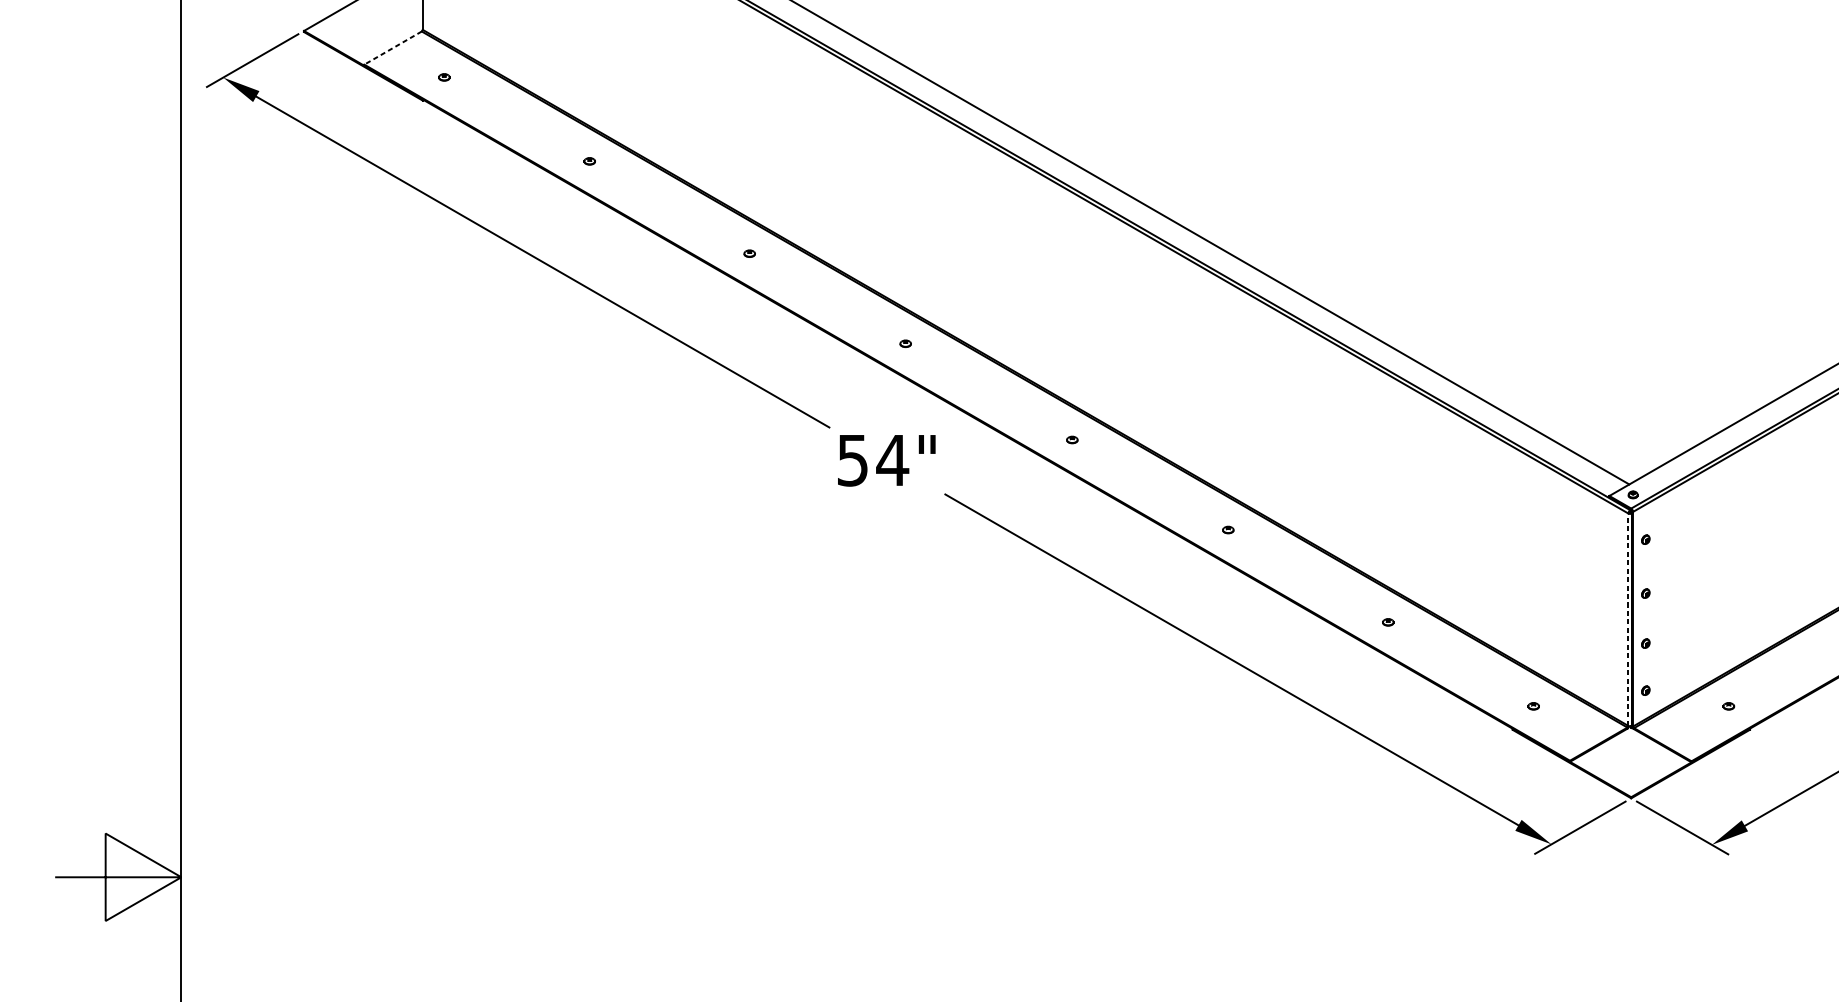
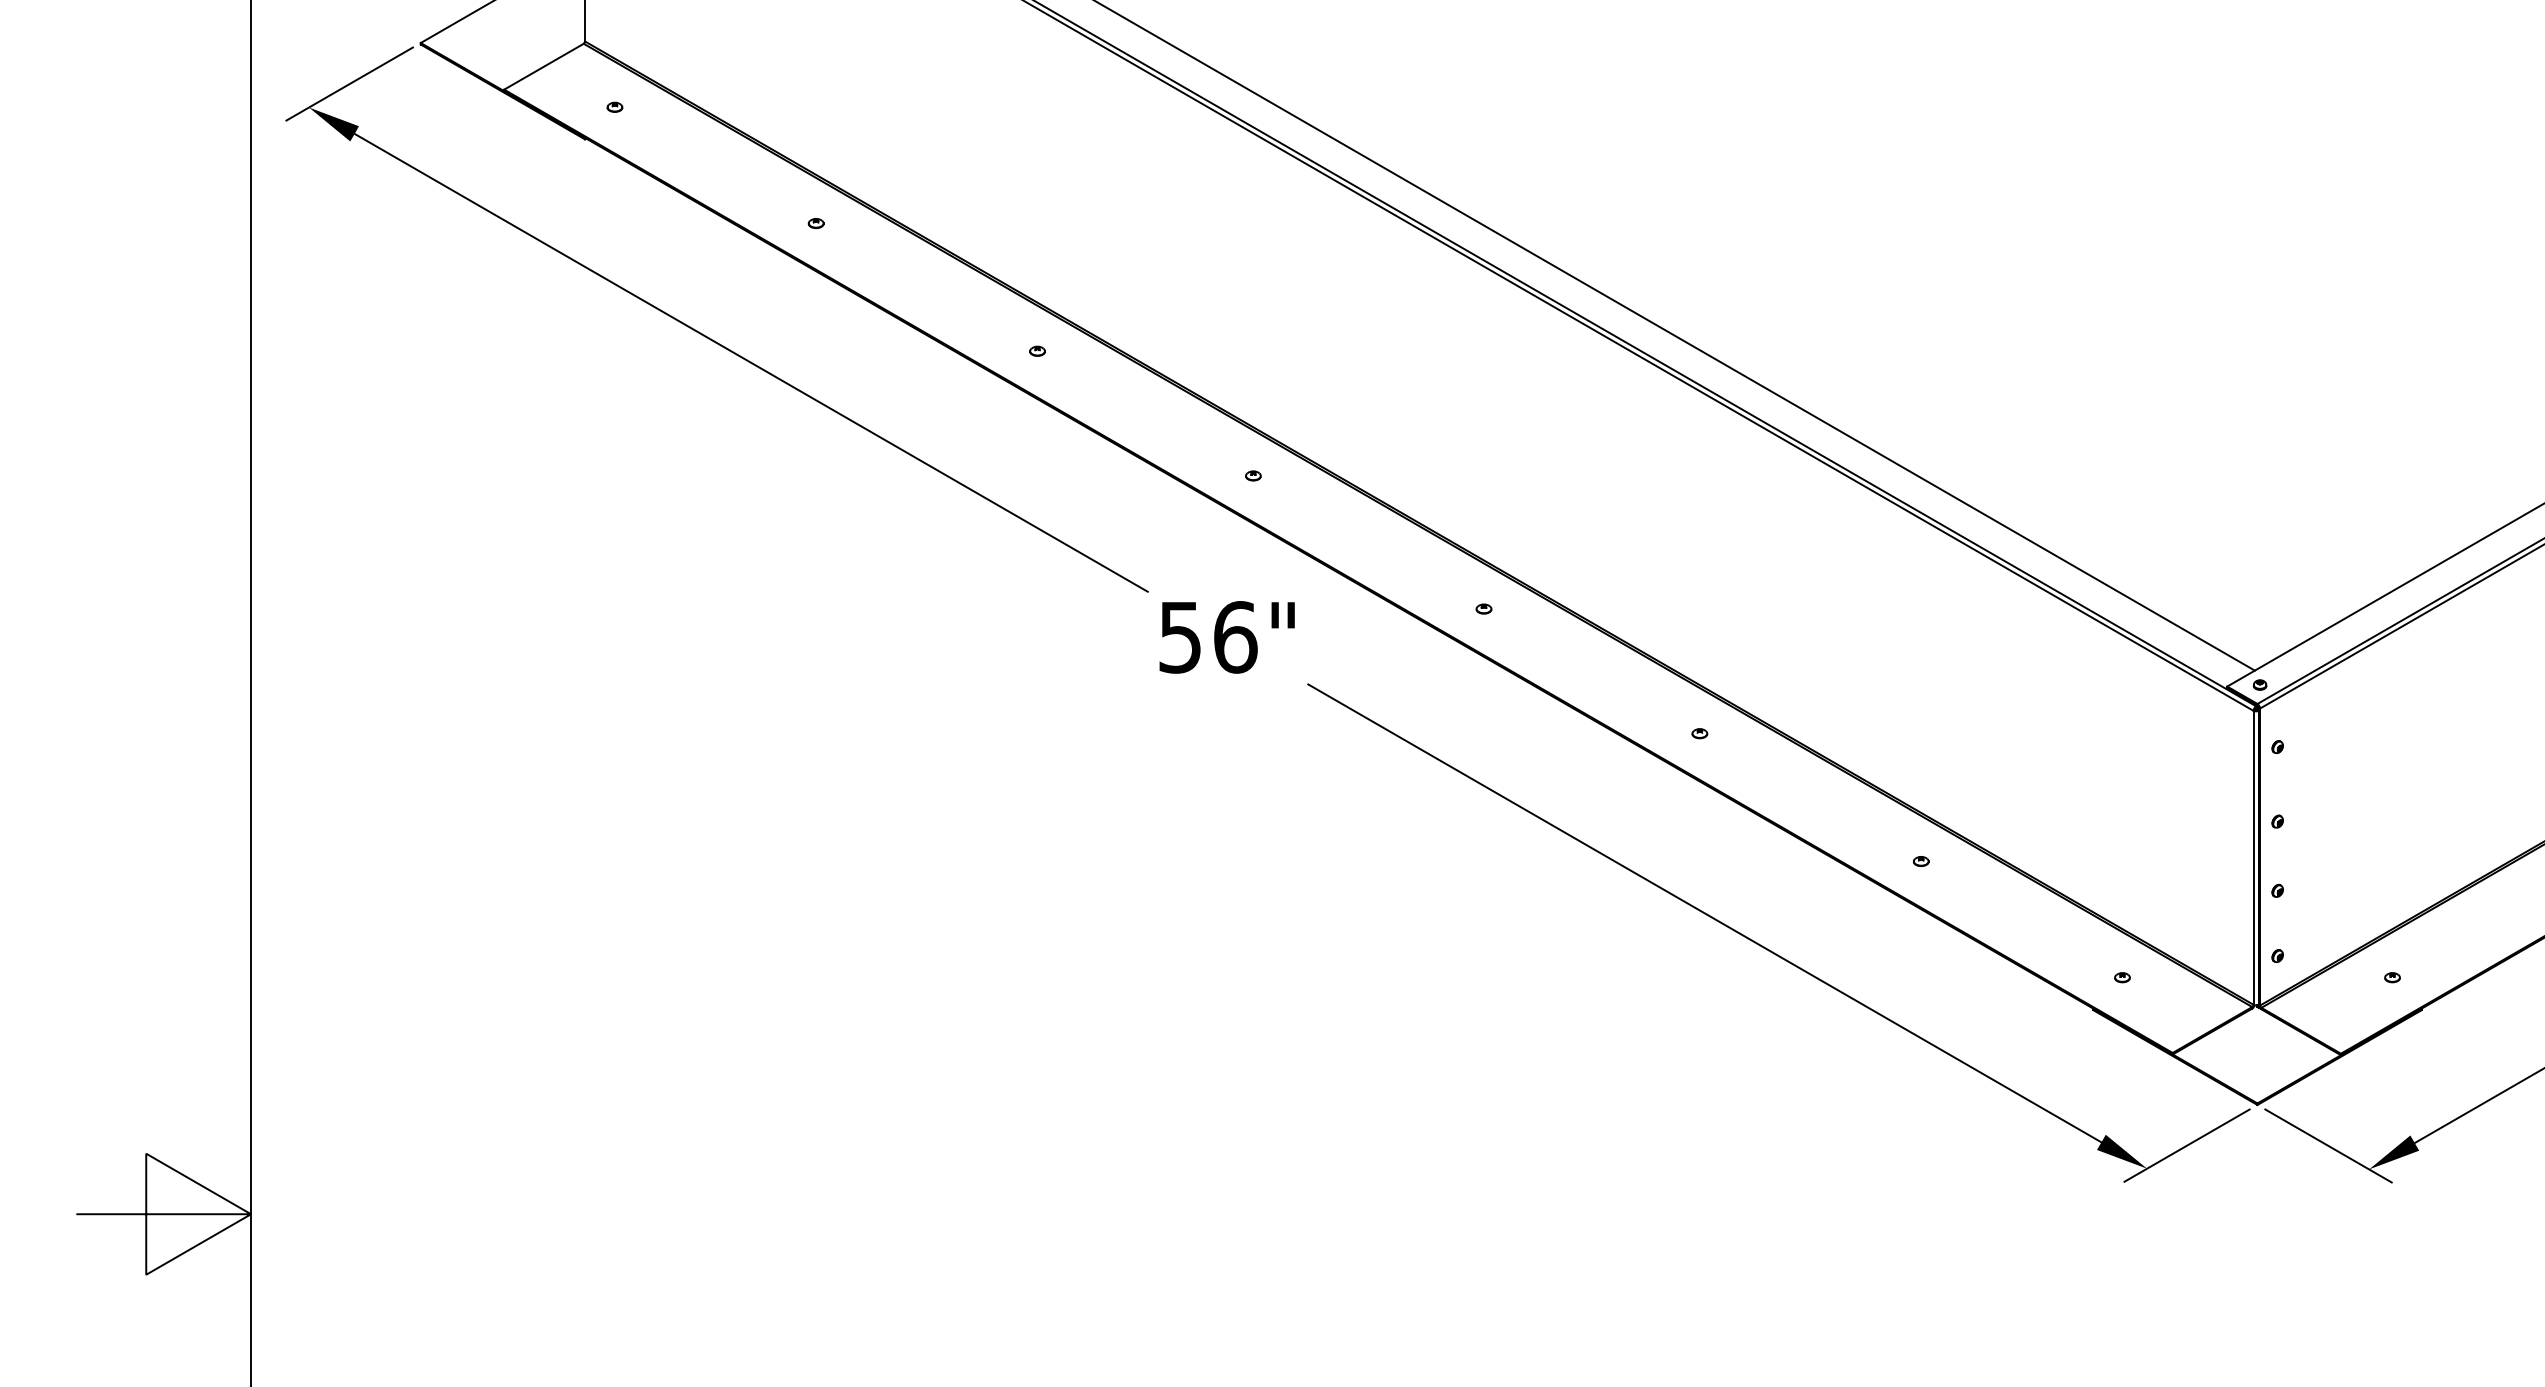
line: (392, 47) -> (543, 66), dashed -> solid
text: (892, 460) -> (1235, 637), 54" -> 56"
line: (1628, 619) -> (2253, 857), dashed -> solid

